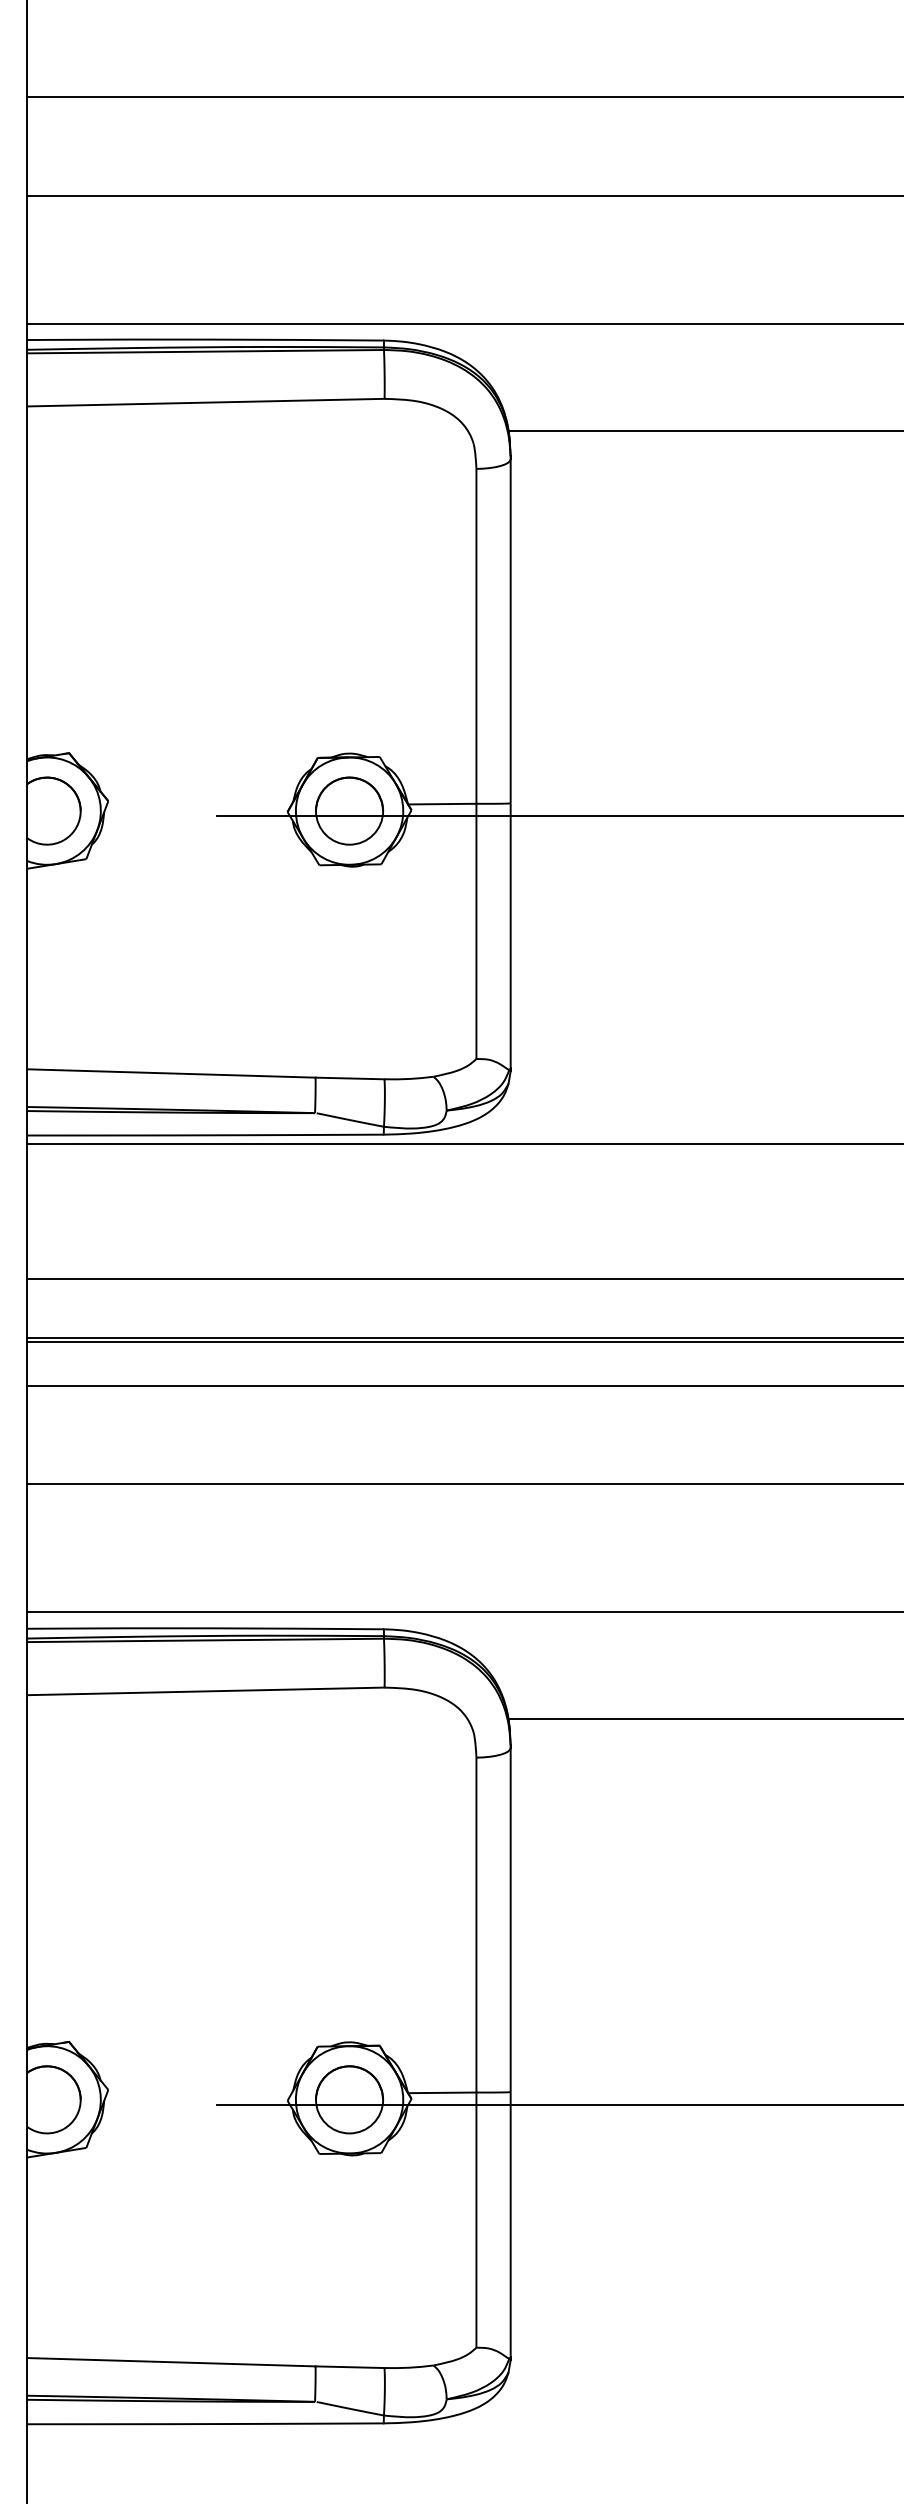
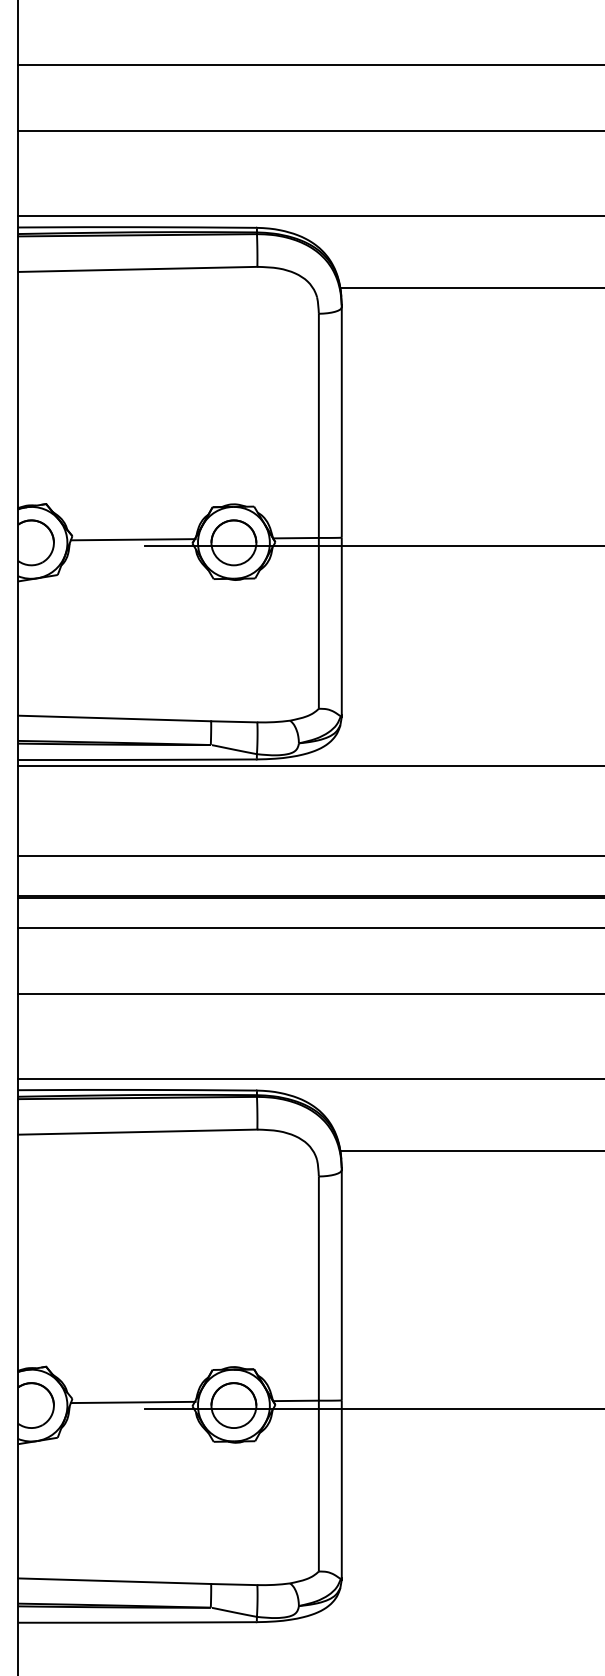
line: (198, 806) -> (132, 539), added
line: (198, 2095) -> (132, 1402), added

